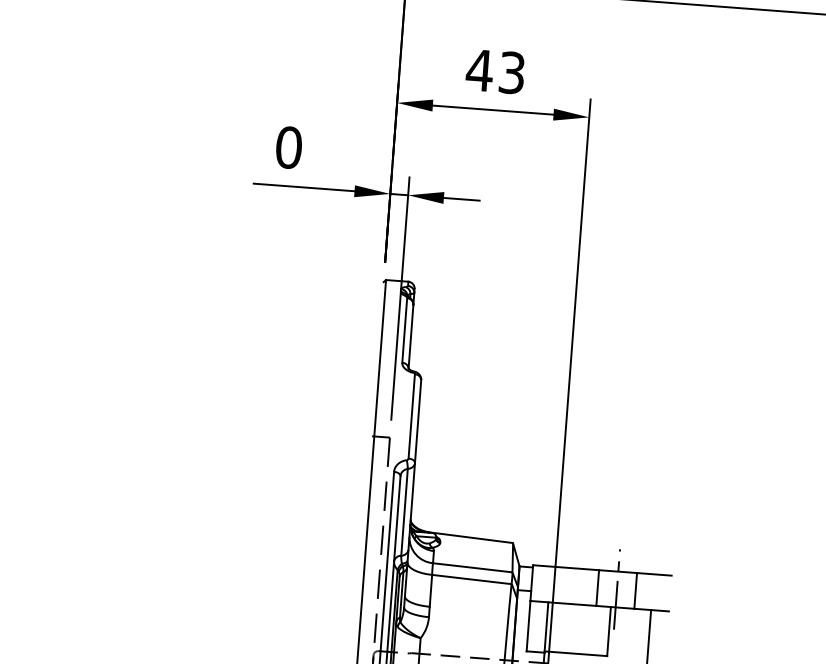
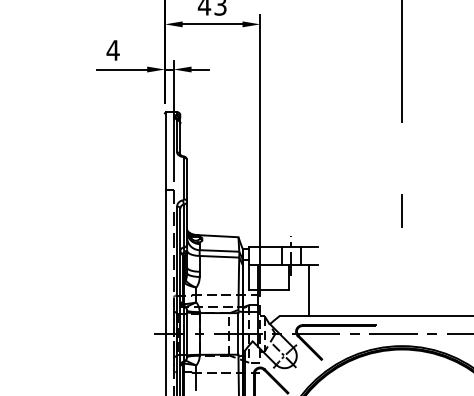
text: (287, 147) -> (112, 50), 0 -> 4

